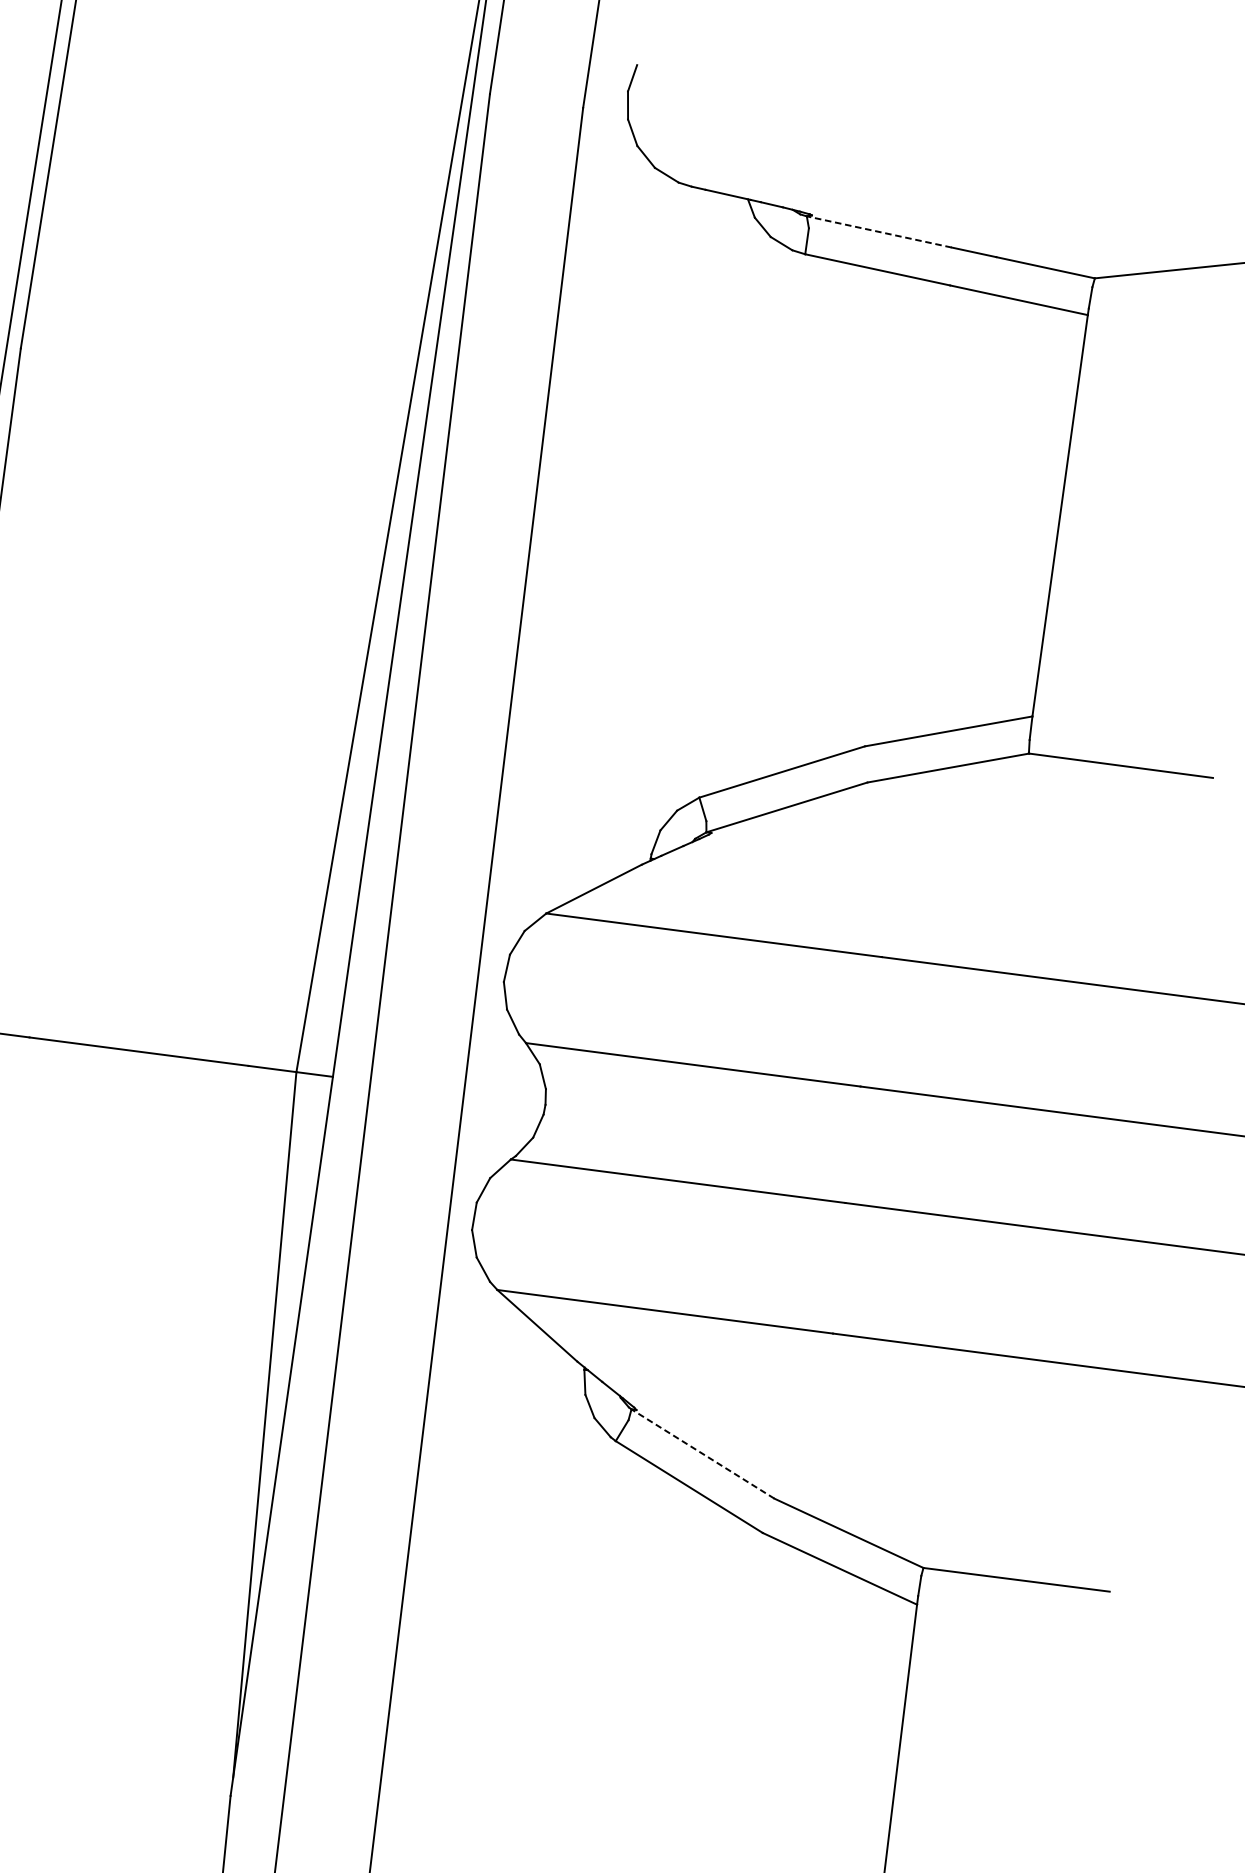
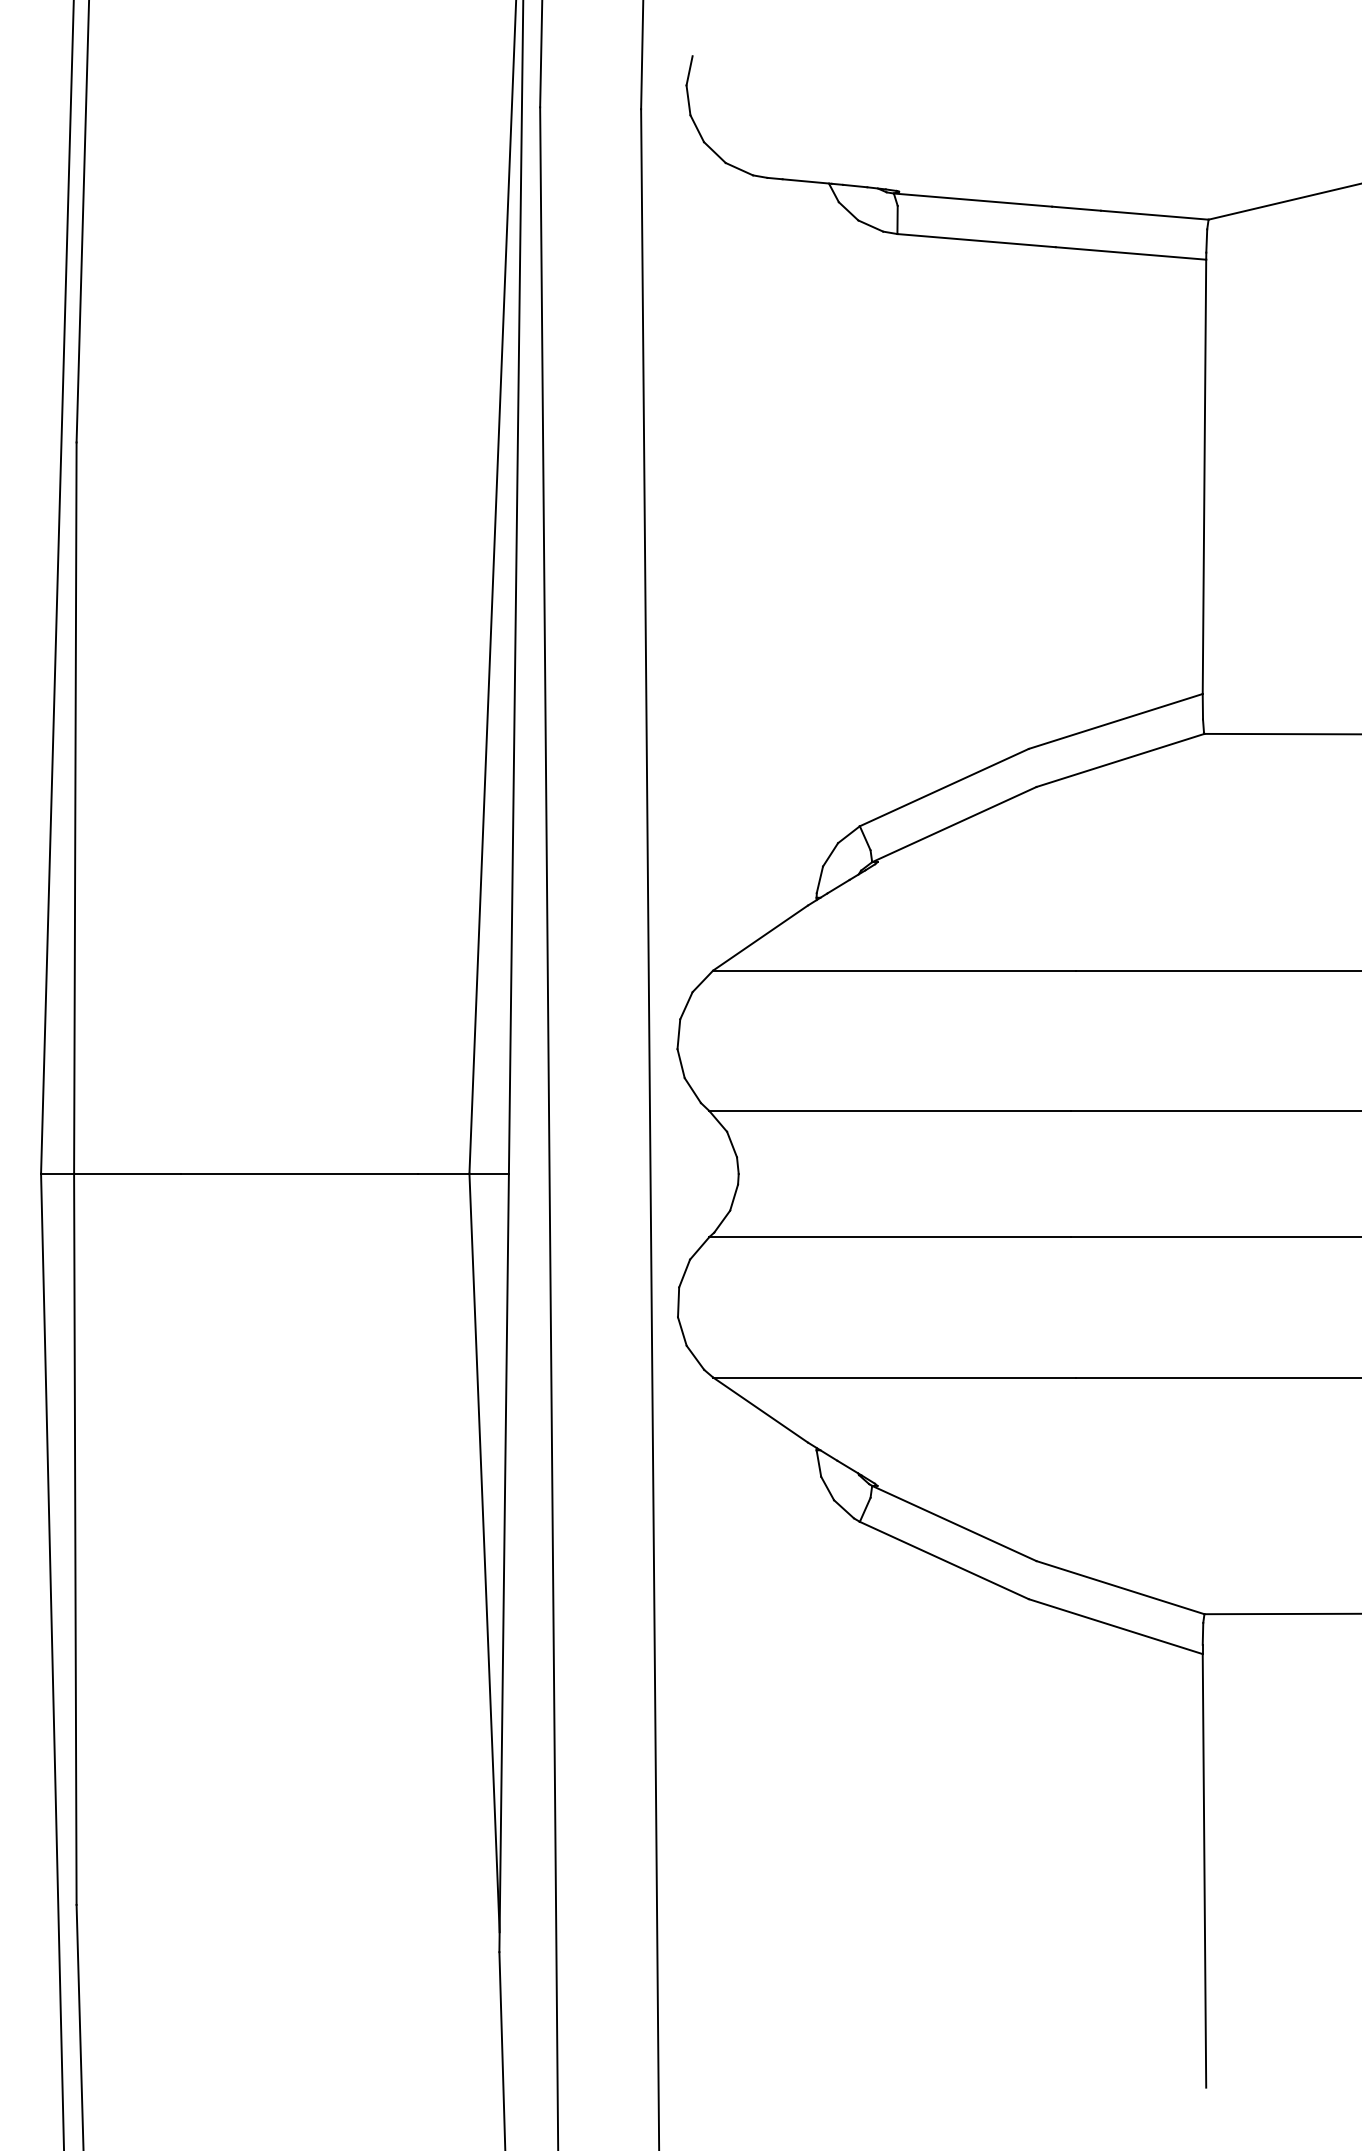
line: (878, 232) -> (972, 200), dashed -> solid
line: (702, 1453) -> (953, 1523), dashed -> solid

